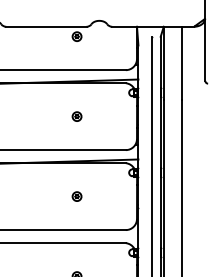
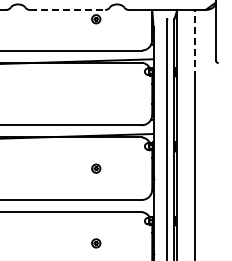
line: (46, 26) -> (67, 9), solid -> dashed
line: (182, 62) -> (194, 43), solid -> dashed
part: (77, 116) -> (96, 93), removed

